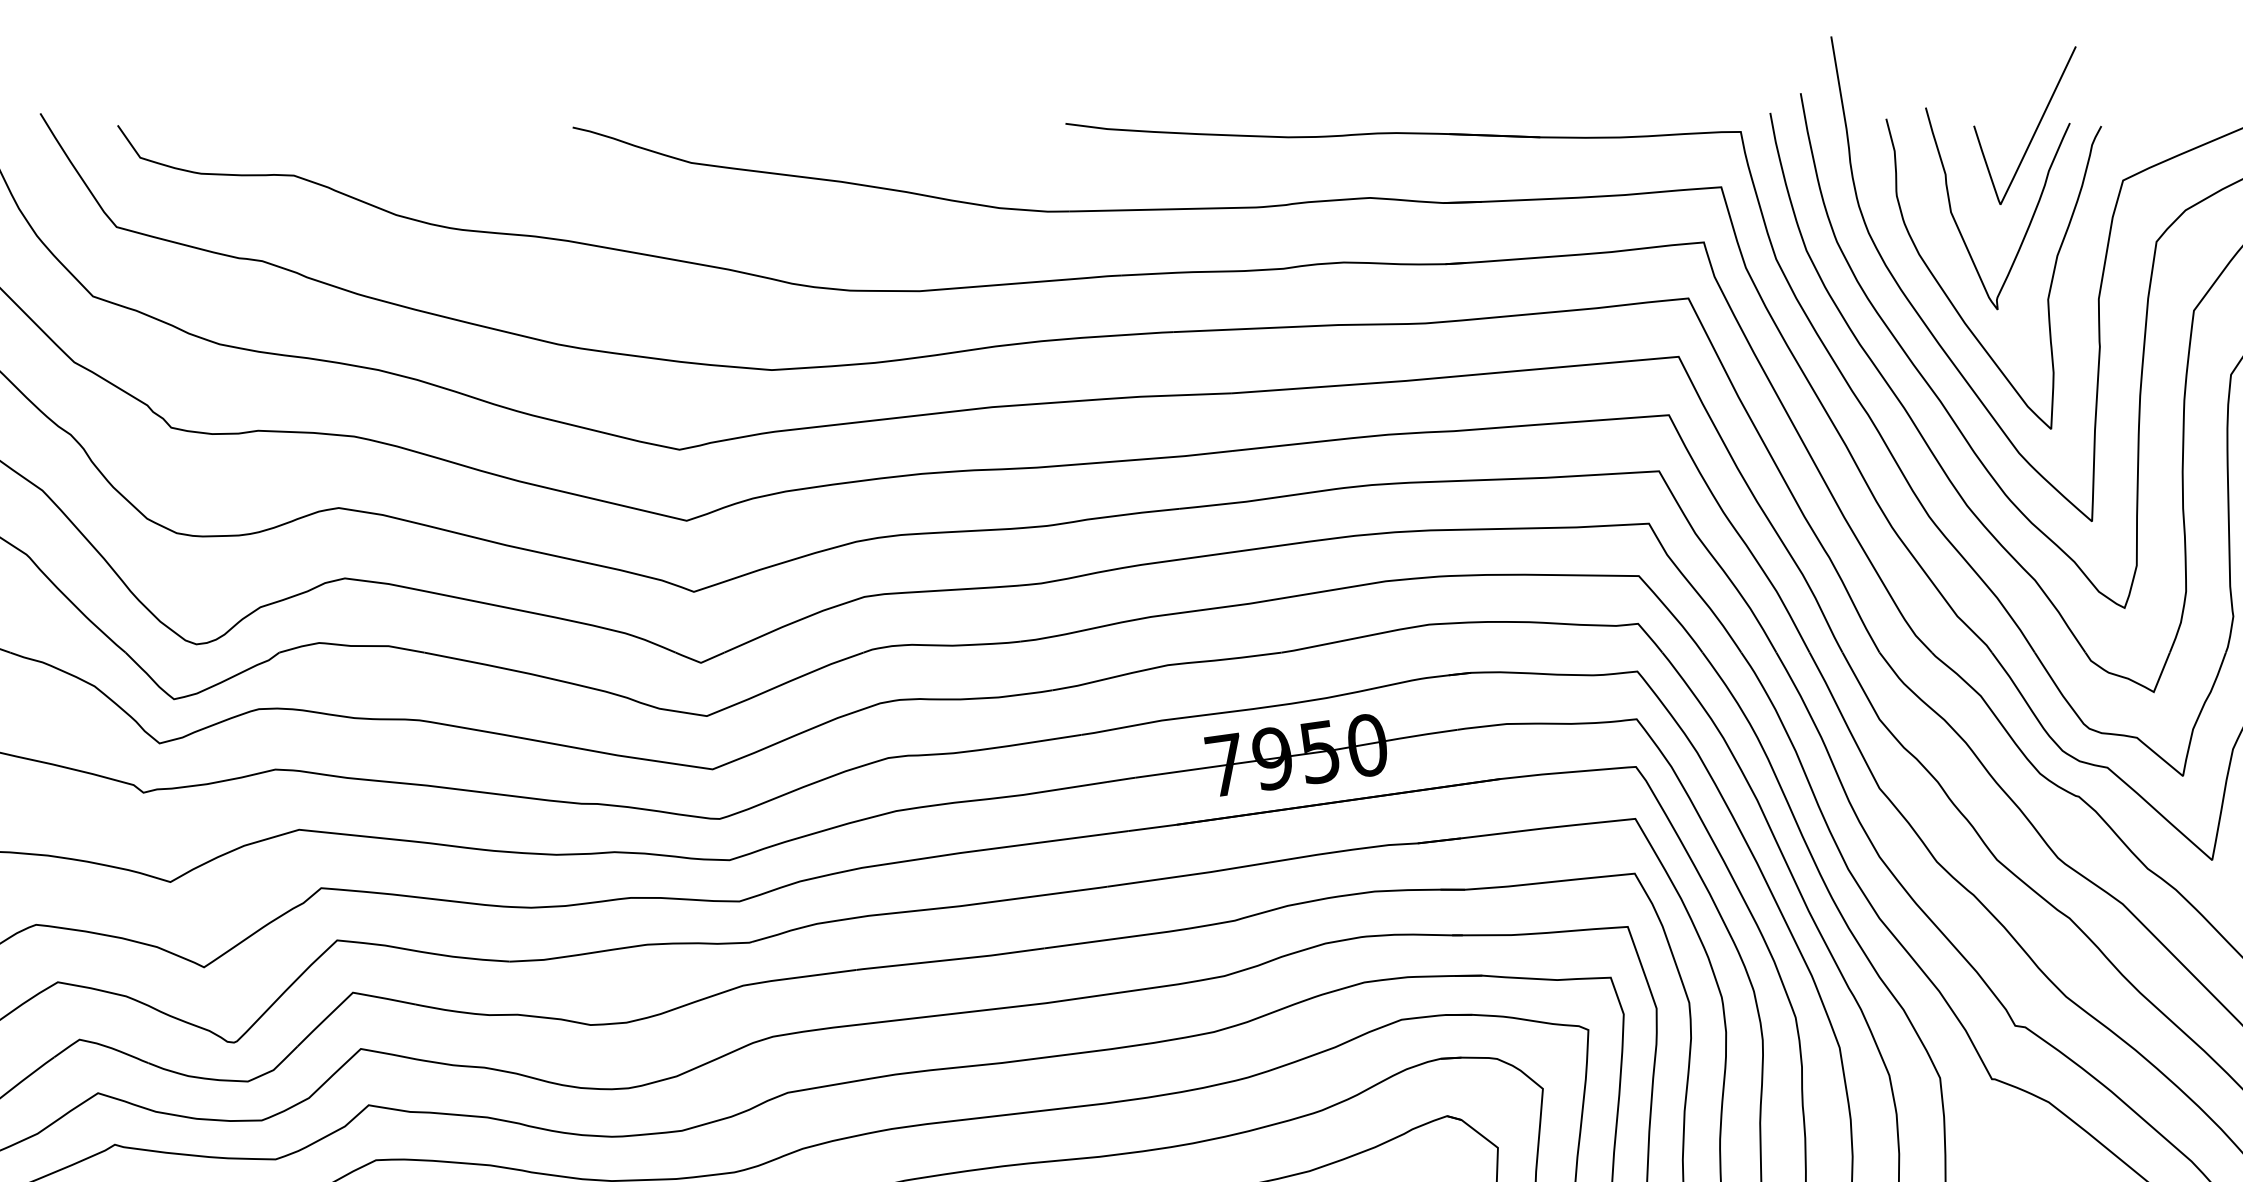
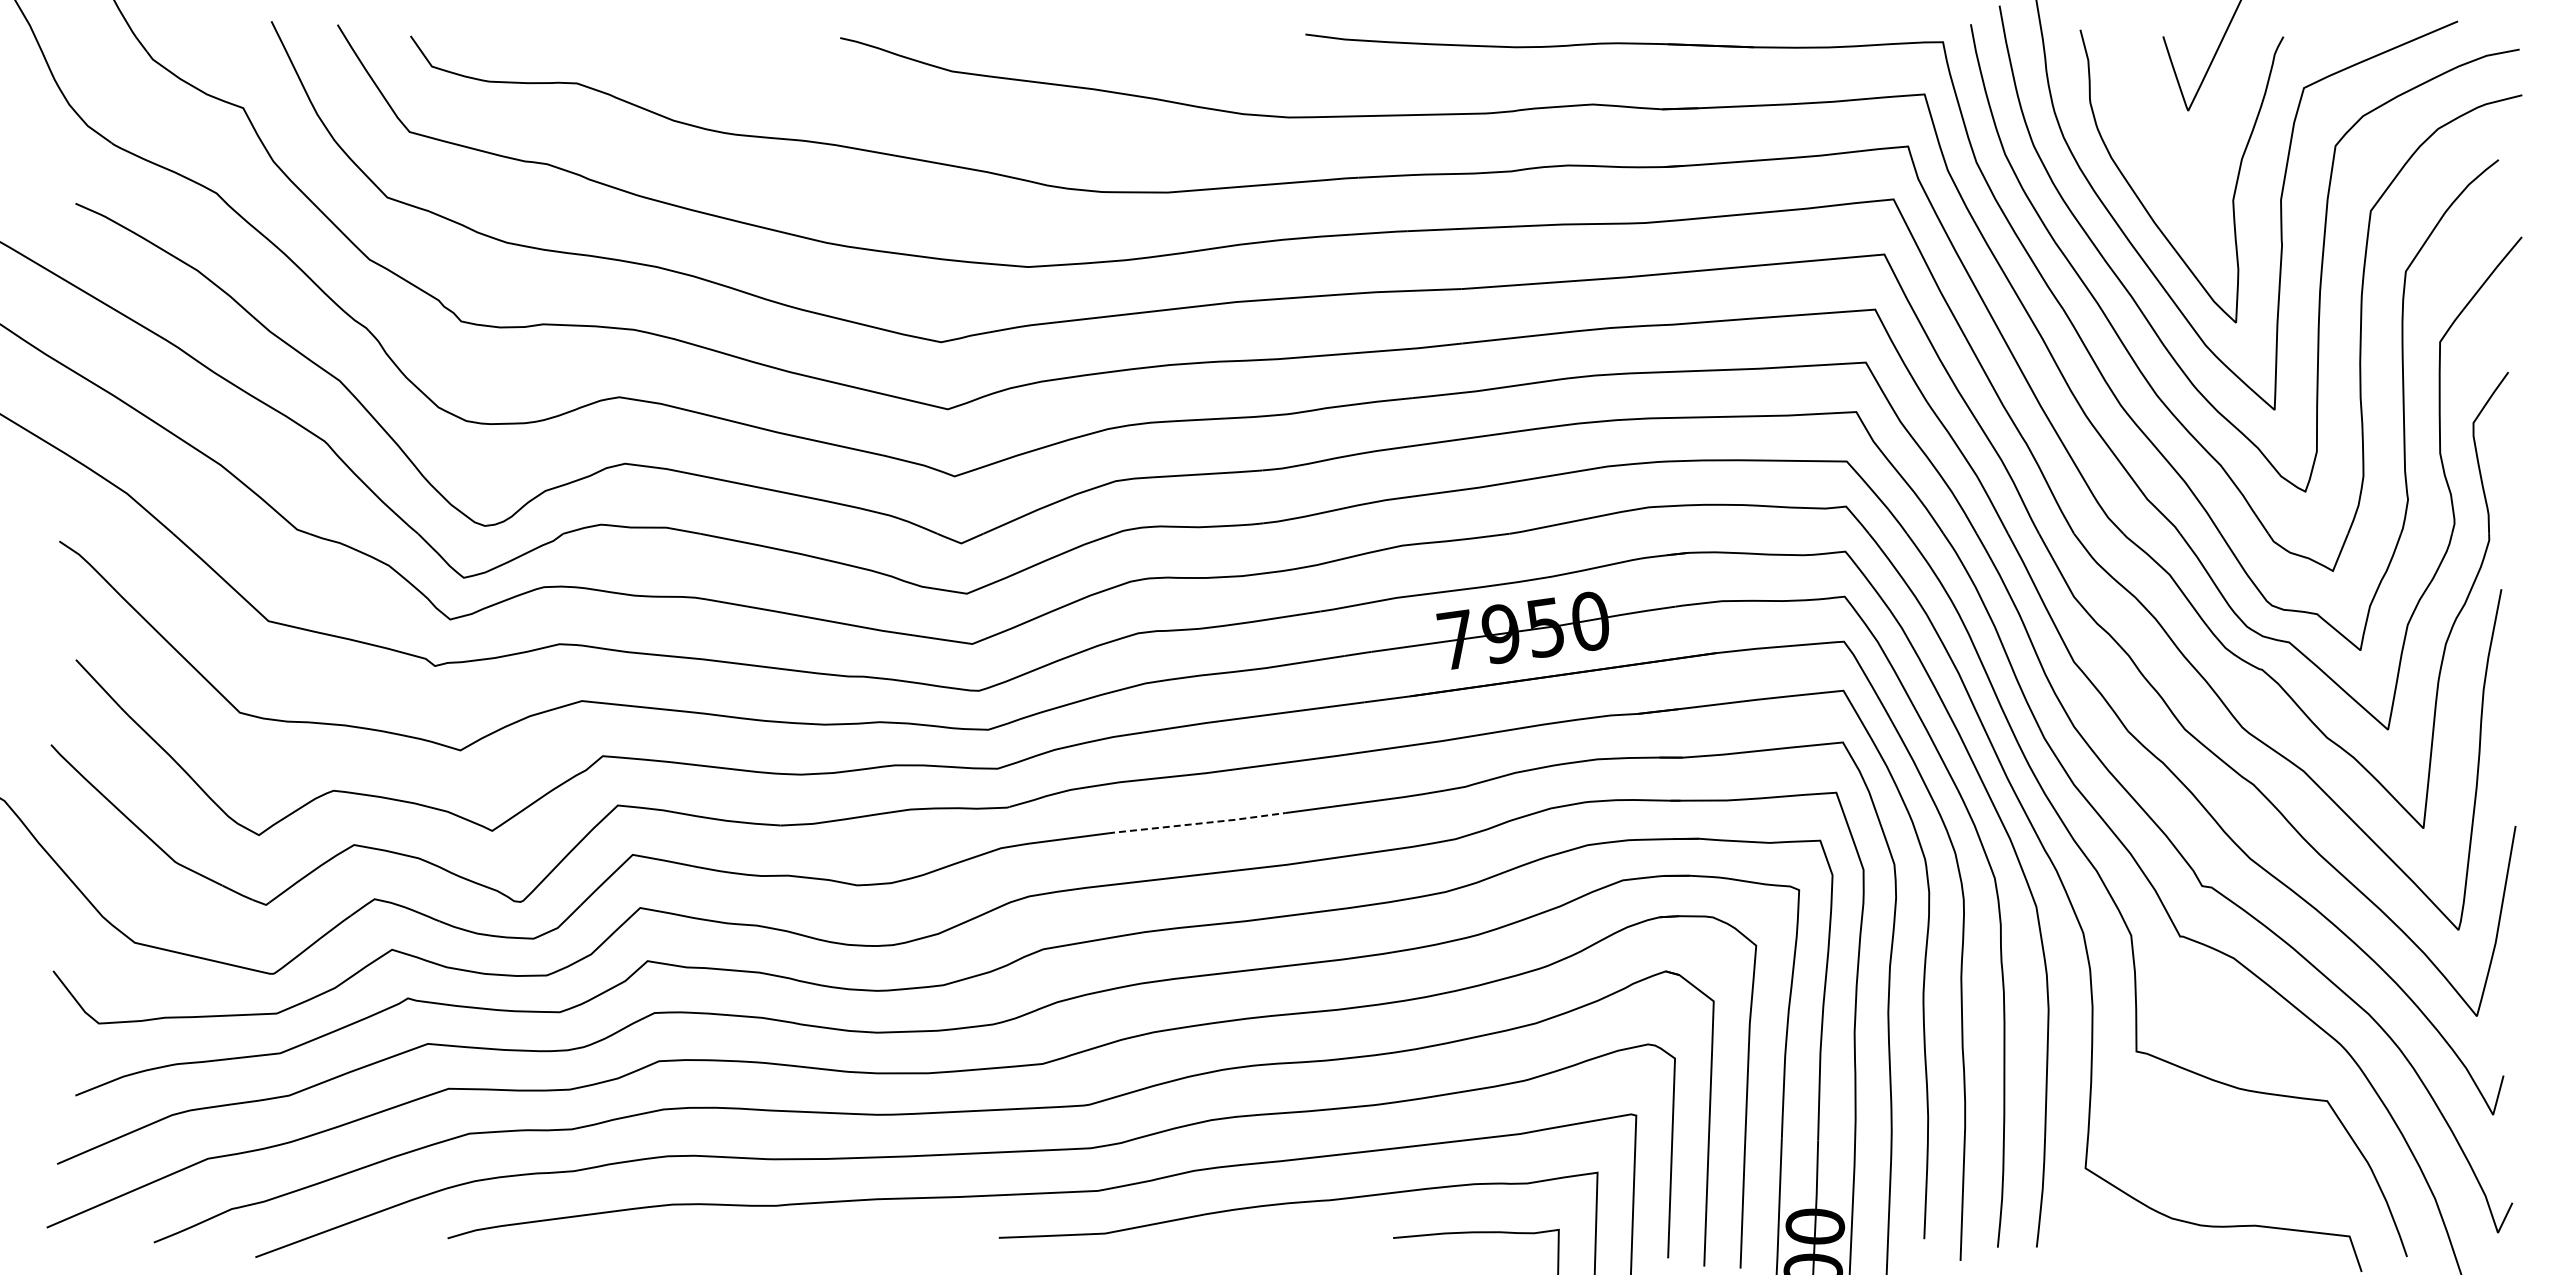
curve: (2029, 222) -> (2215, 127), removed
line: (950, 959) -> (1196, 823), solid -> dashed

